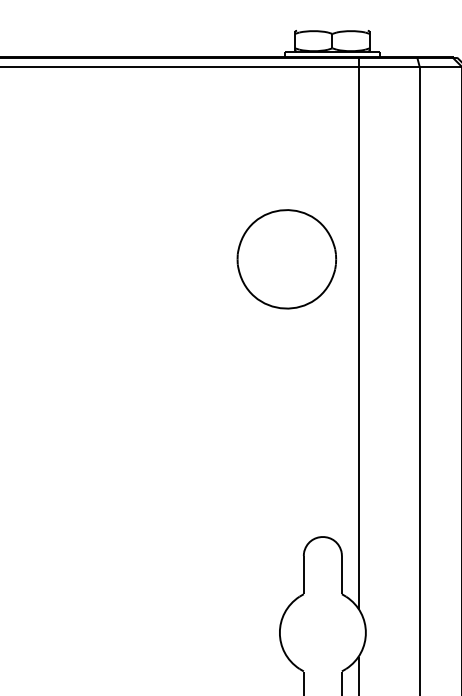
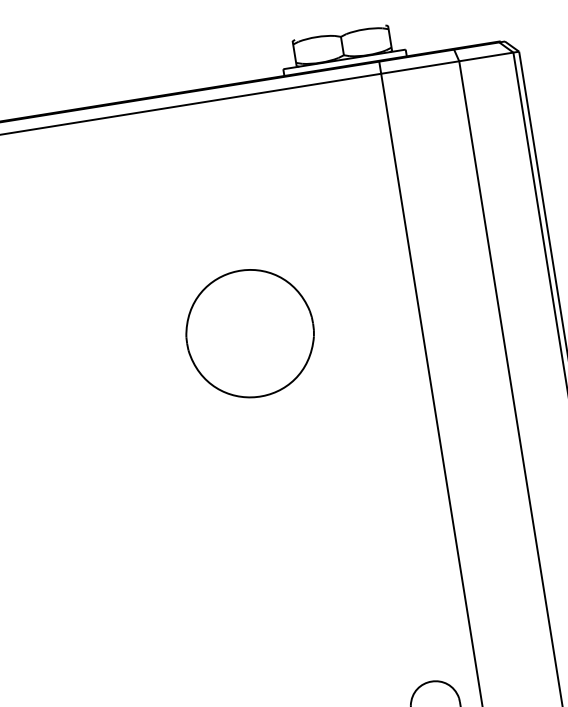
part: (286, 259) -> (249, 333), moved

